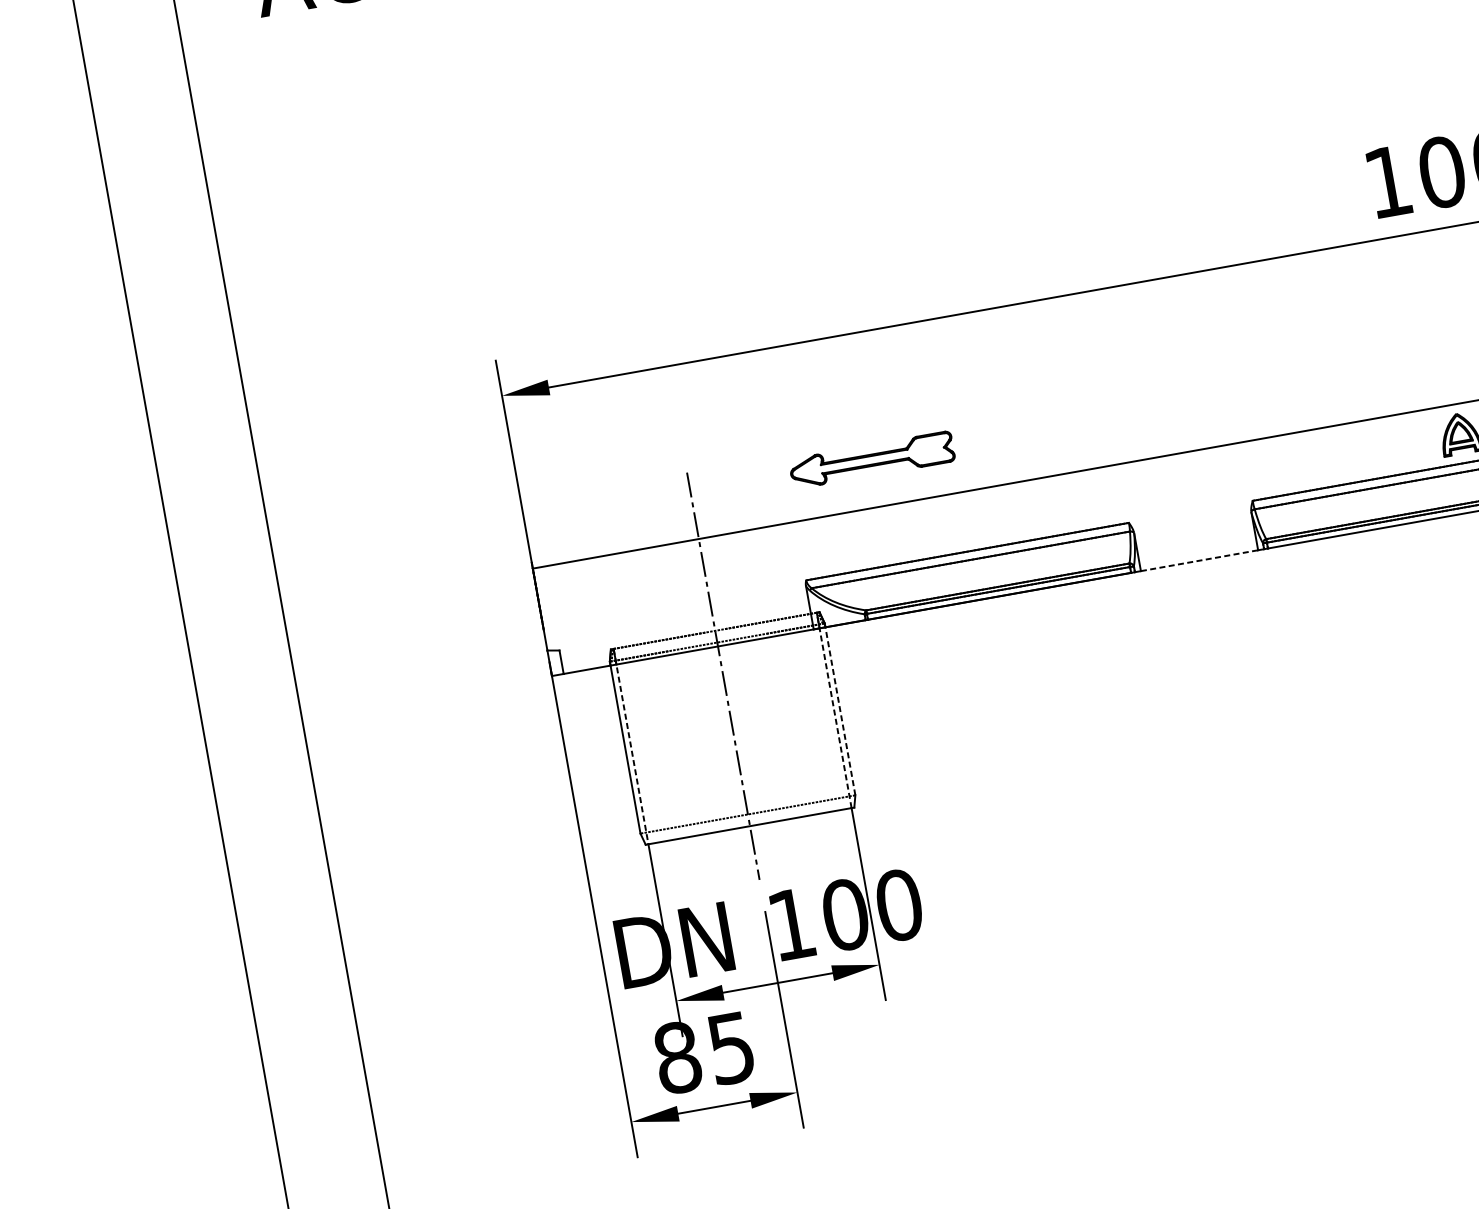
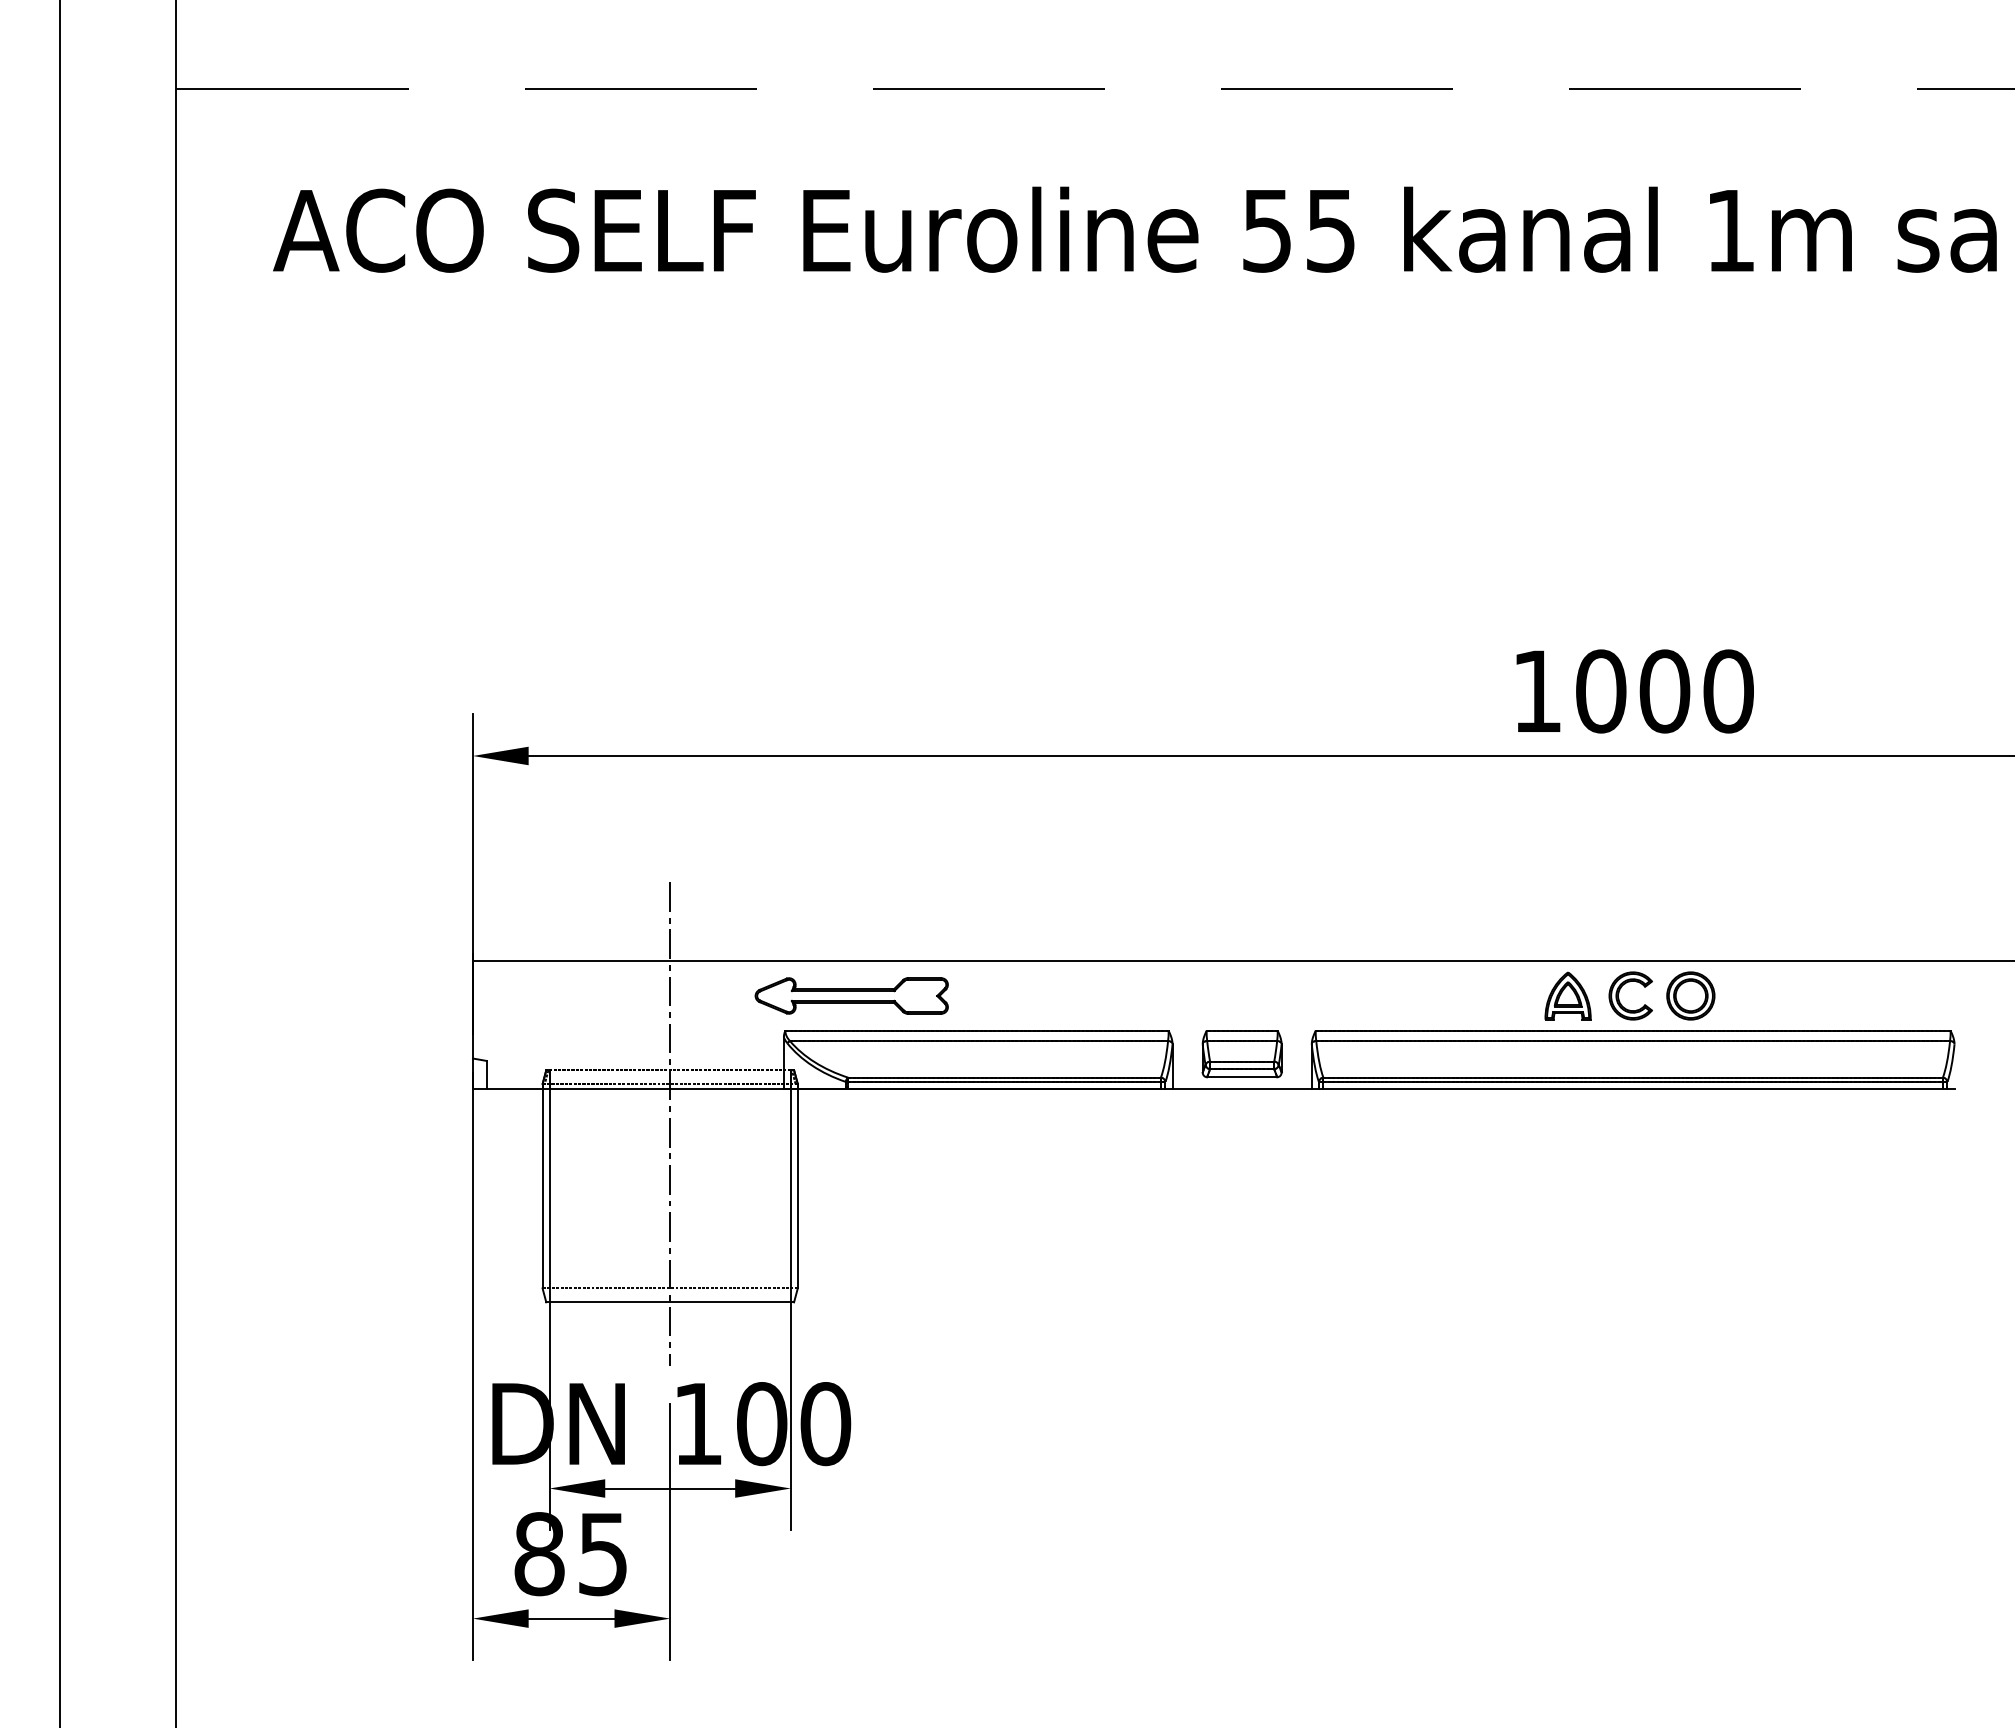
part: (871, 459) -> (851, 995), moved
part: (1193, 531) -> (1241, 1054), added
line: (1199, 560) -> (1242, 1088), dashed -> solid
line: (839, 708) -> (797, 1185), dashed -> solid
line: (833, 709) -> (790, 1185), dashed -> solid
line: (631, 746) -> (549, 1186), dashed -> solid

